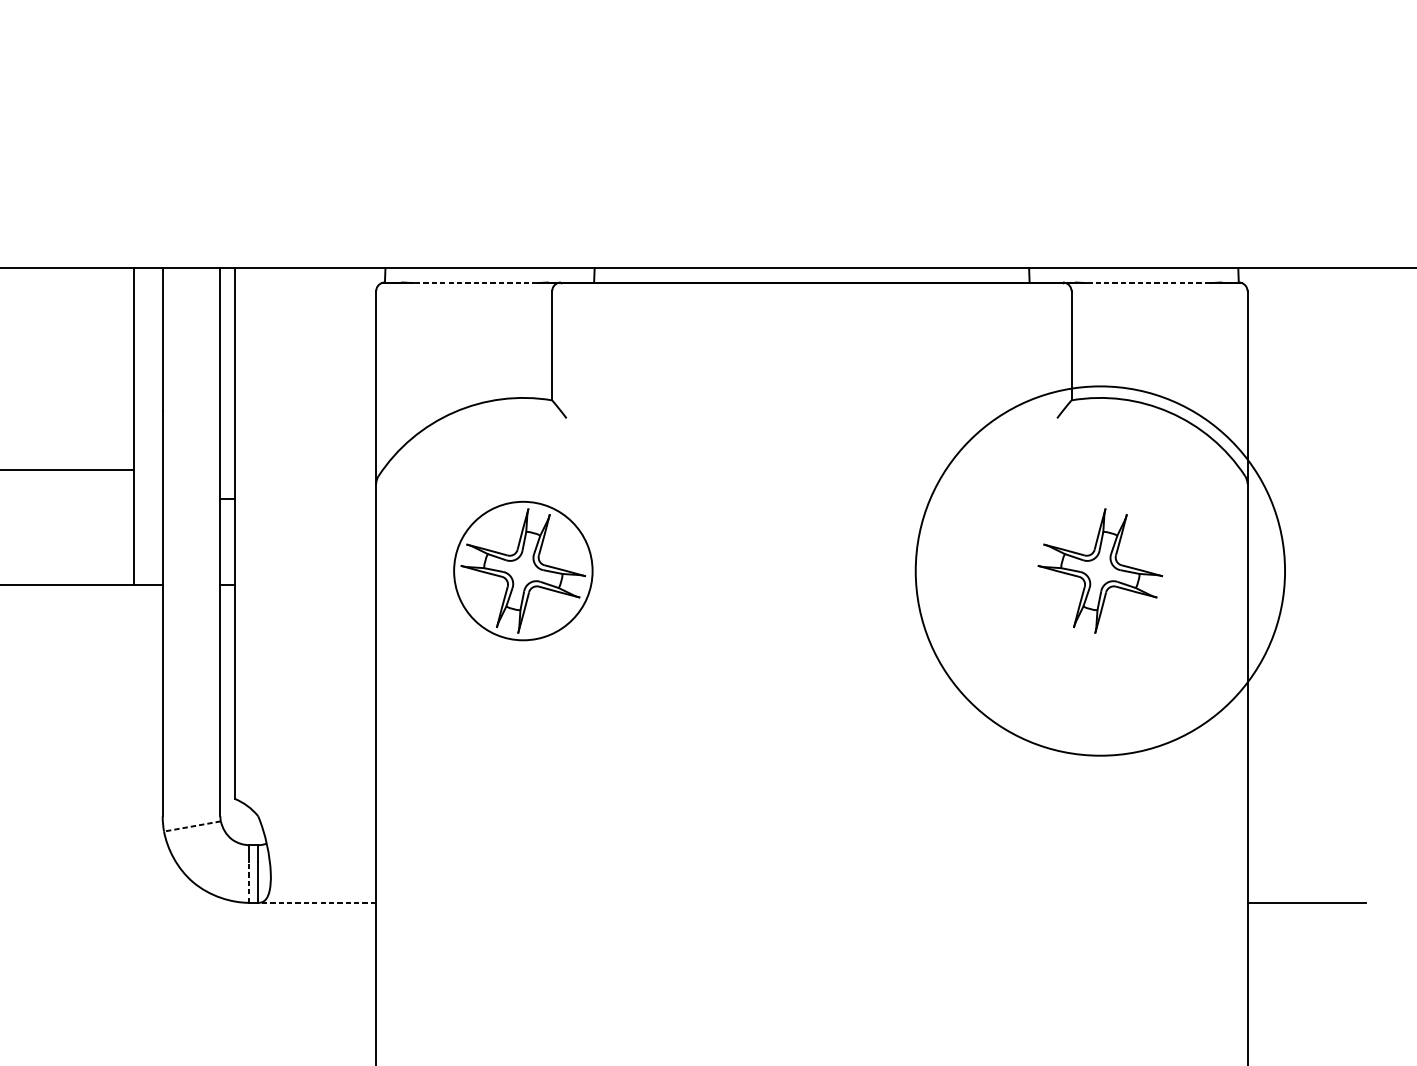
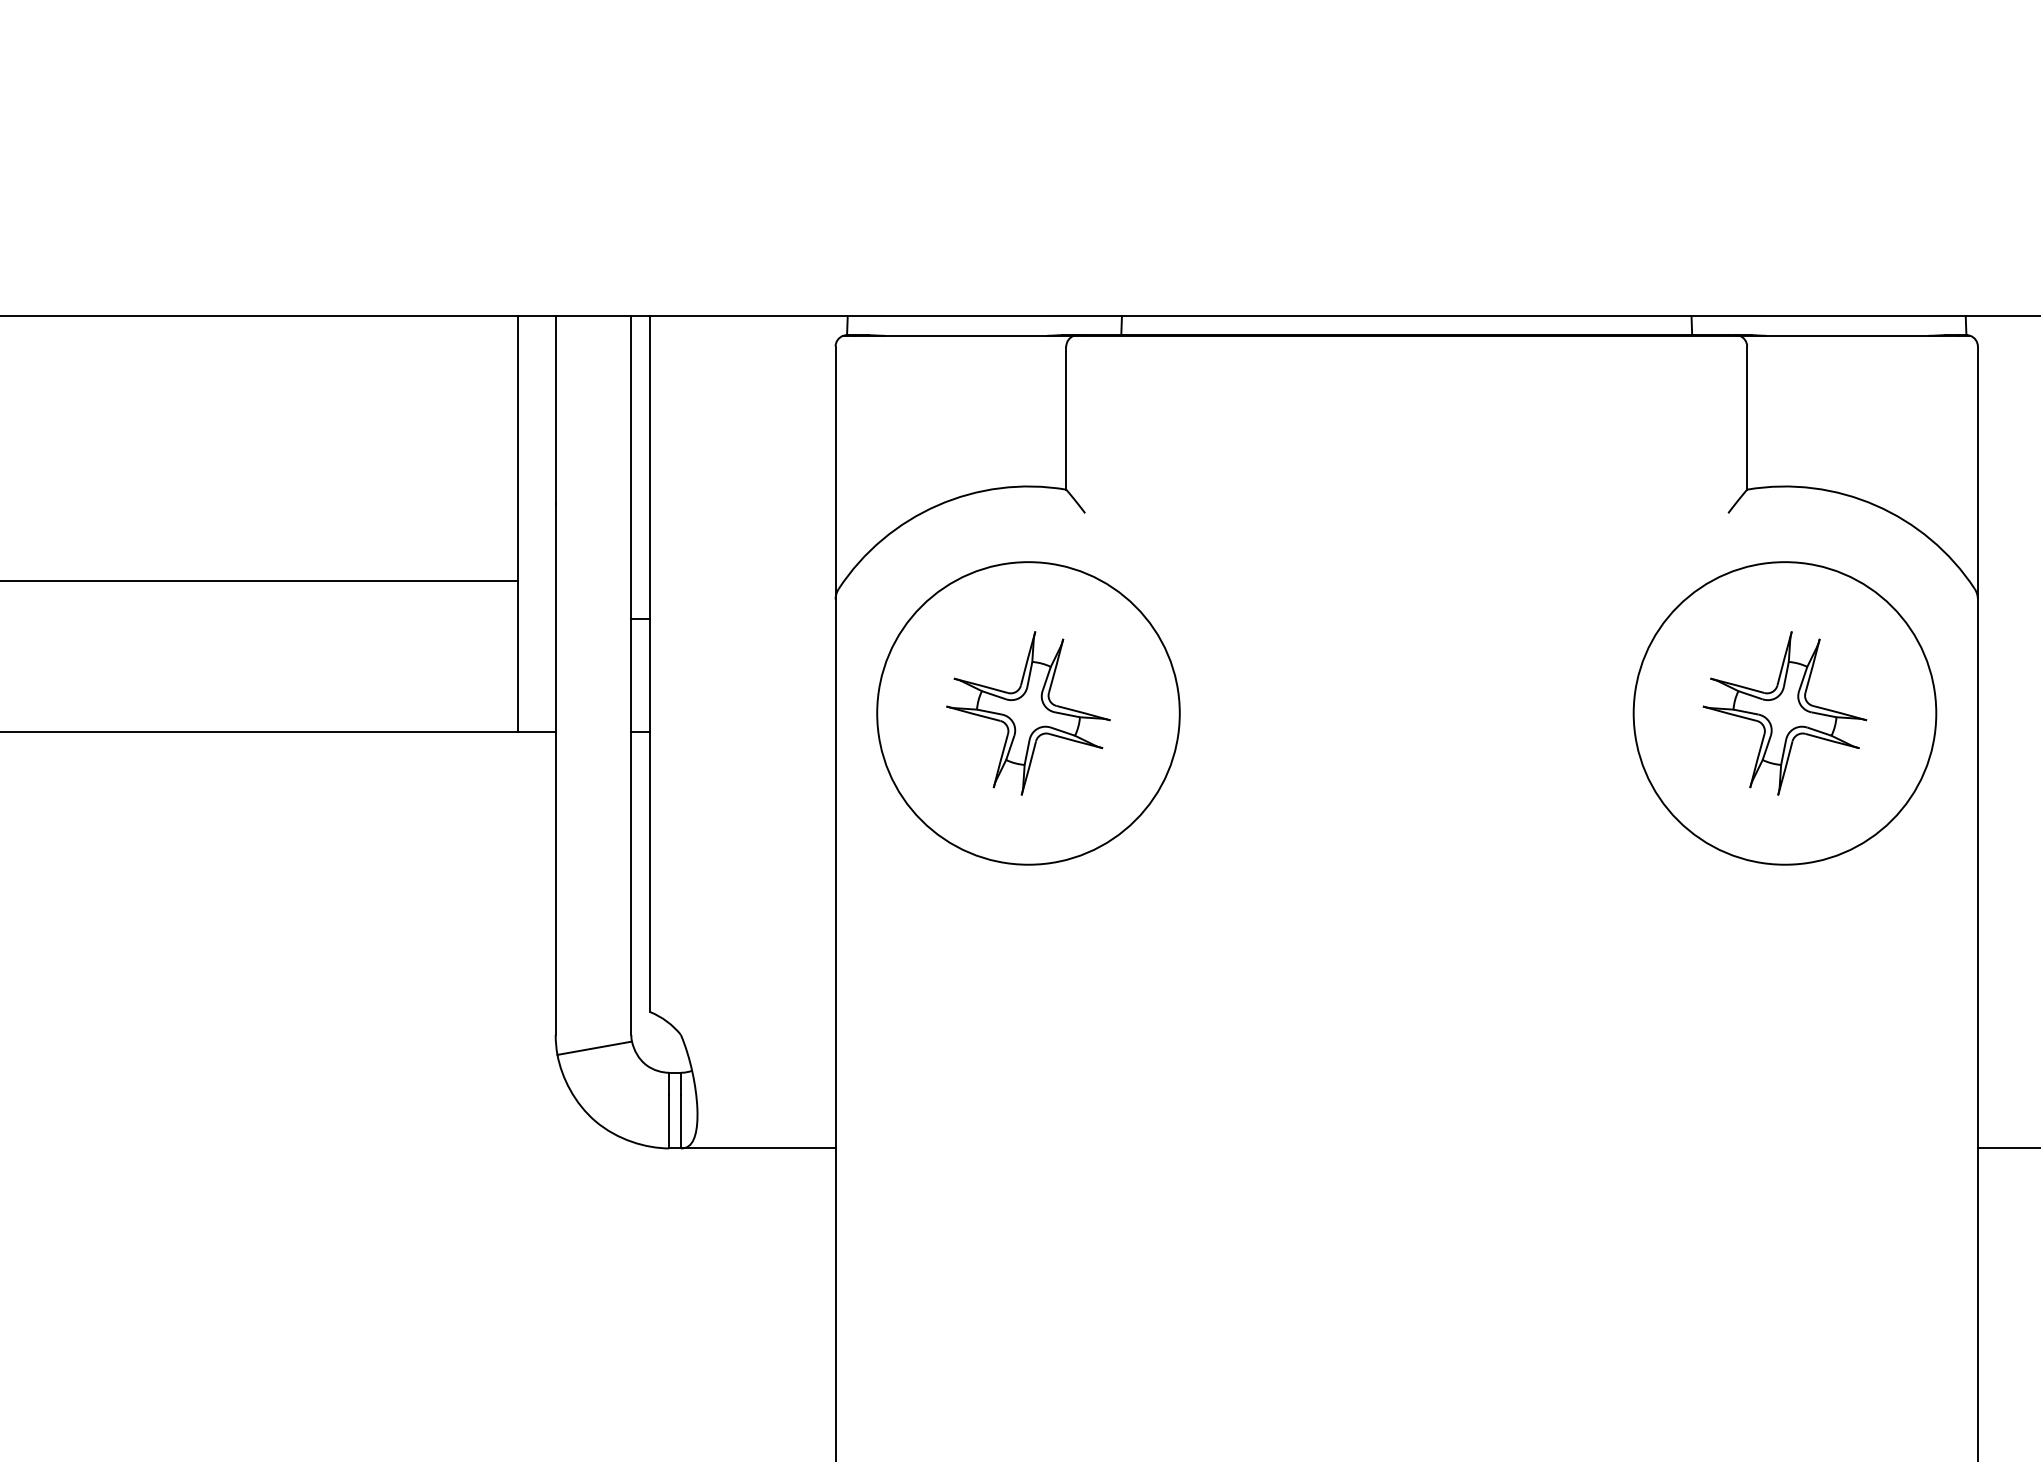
line: (475, 282) -> (965, 335), dashed -> solid
line: (1147, 282) -> (1846, 335), dashed -> solid
circle: (523, 571) -> (1028, 713), size x1.67
circle: (1100, 571) -> (1784, 713), size x0.62
line: (192, 826) -> (594, 1048), dashed -> solid
line: (249, 882) -> (669, 1121), dashed -> solid
line: (316, 902) -> (757, 1148), dashed -> solid

